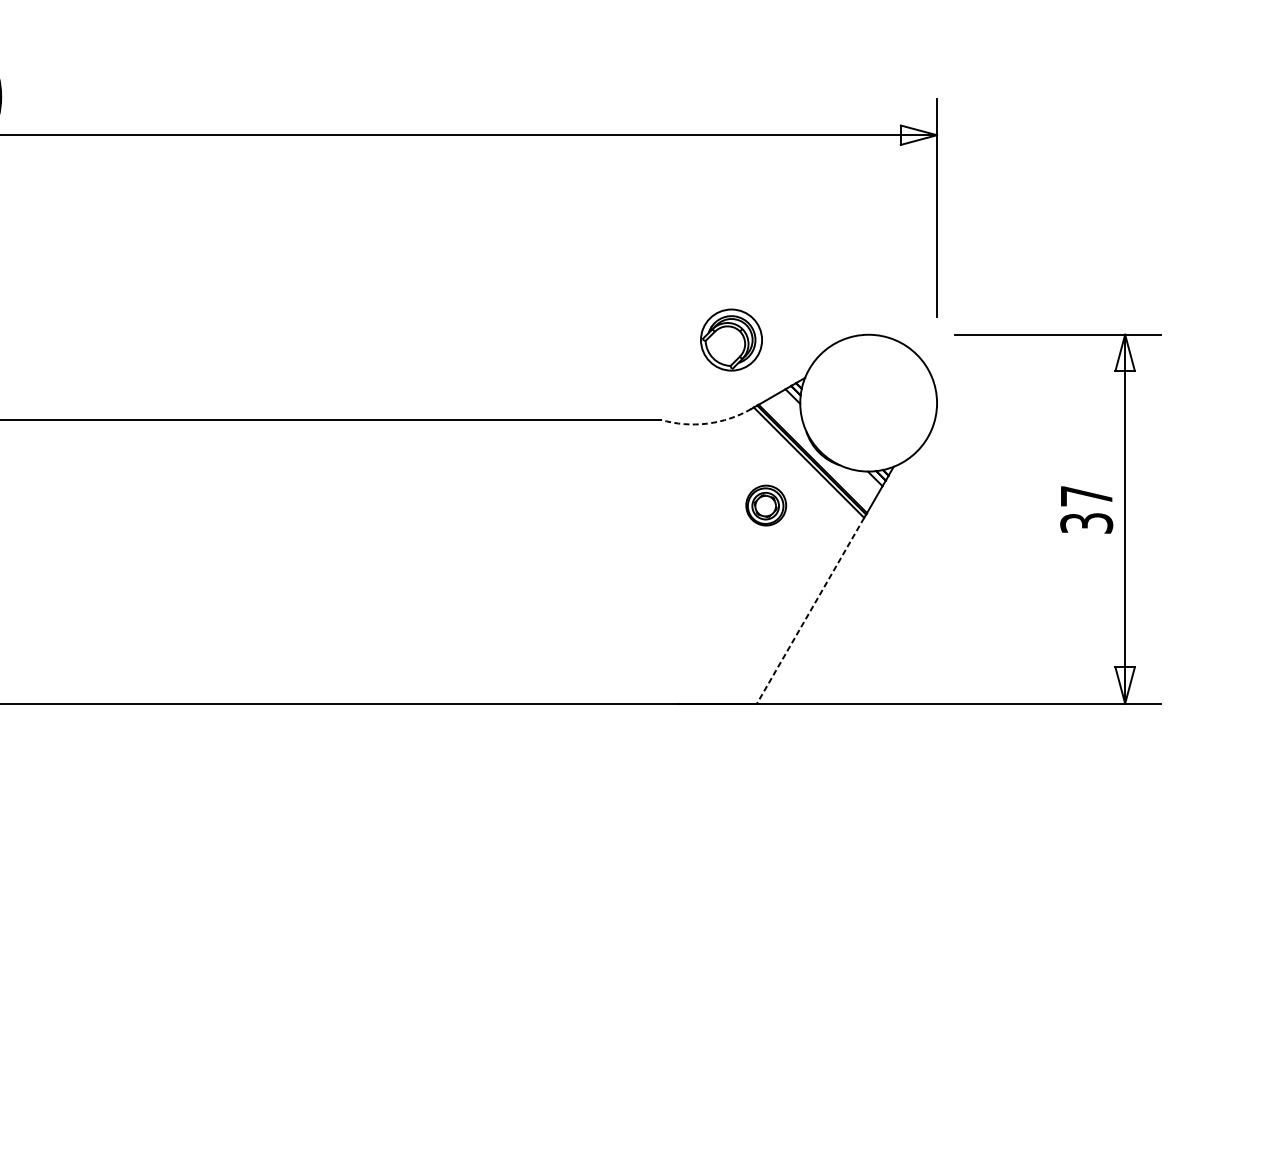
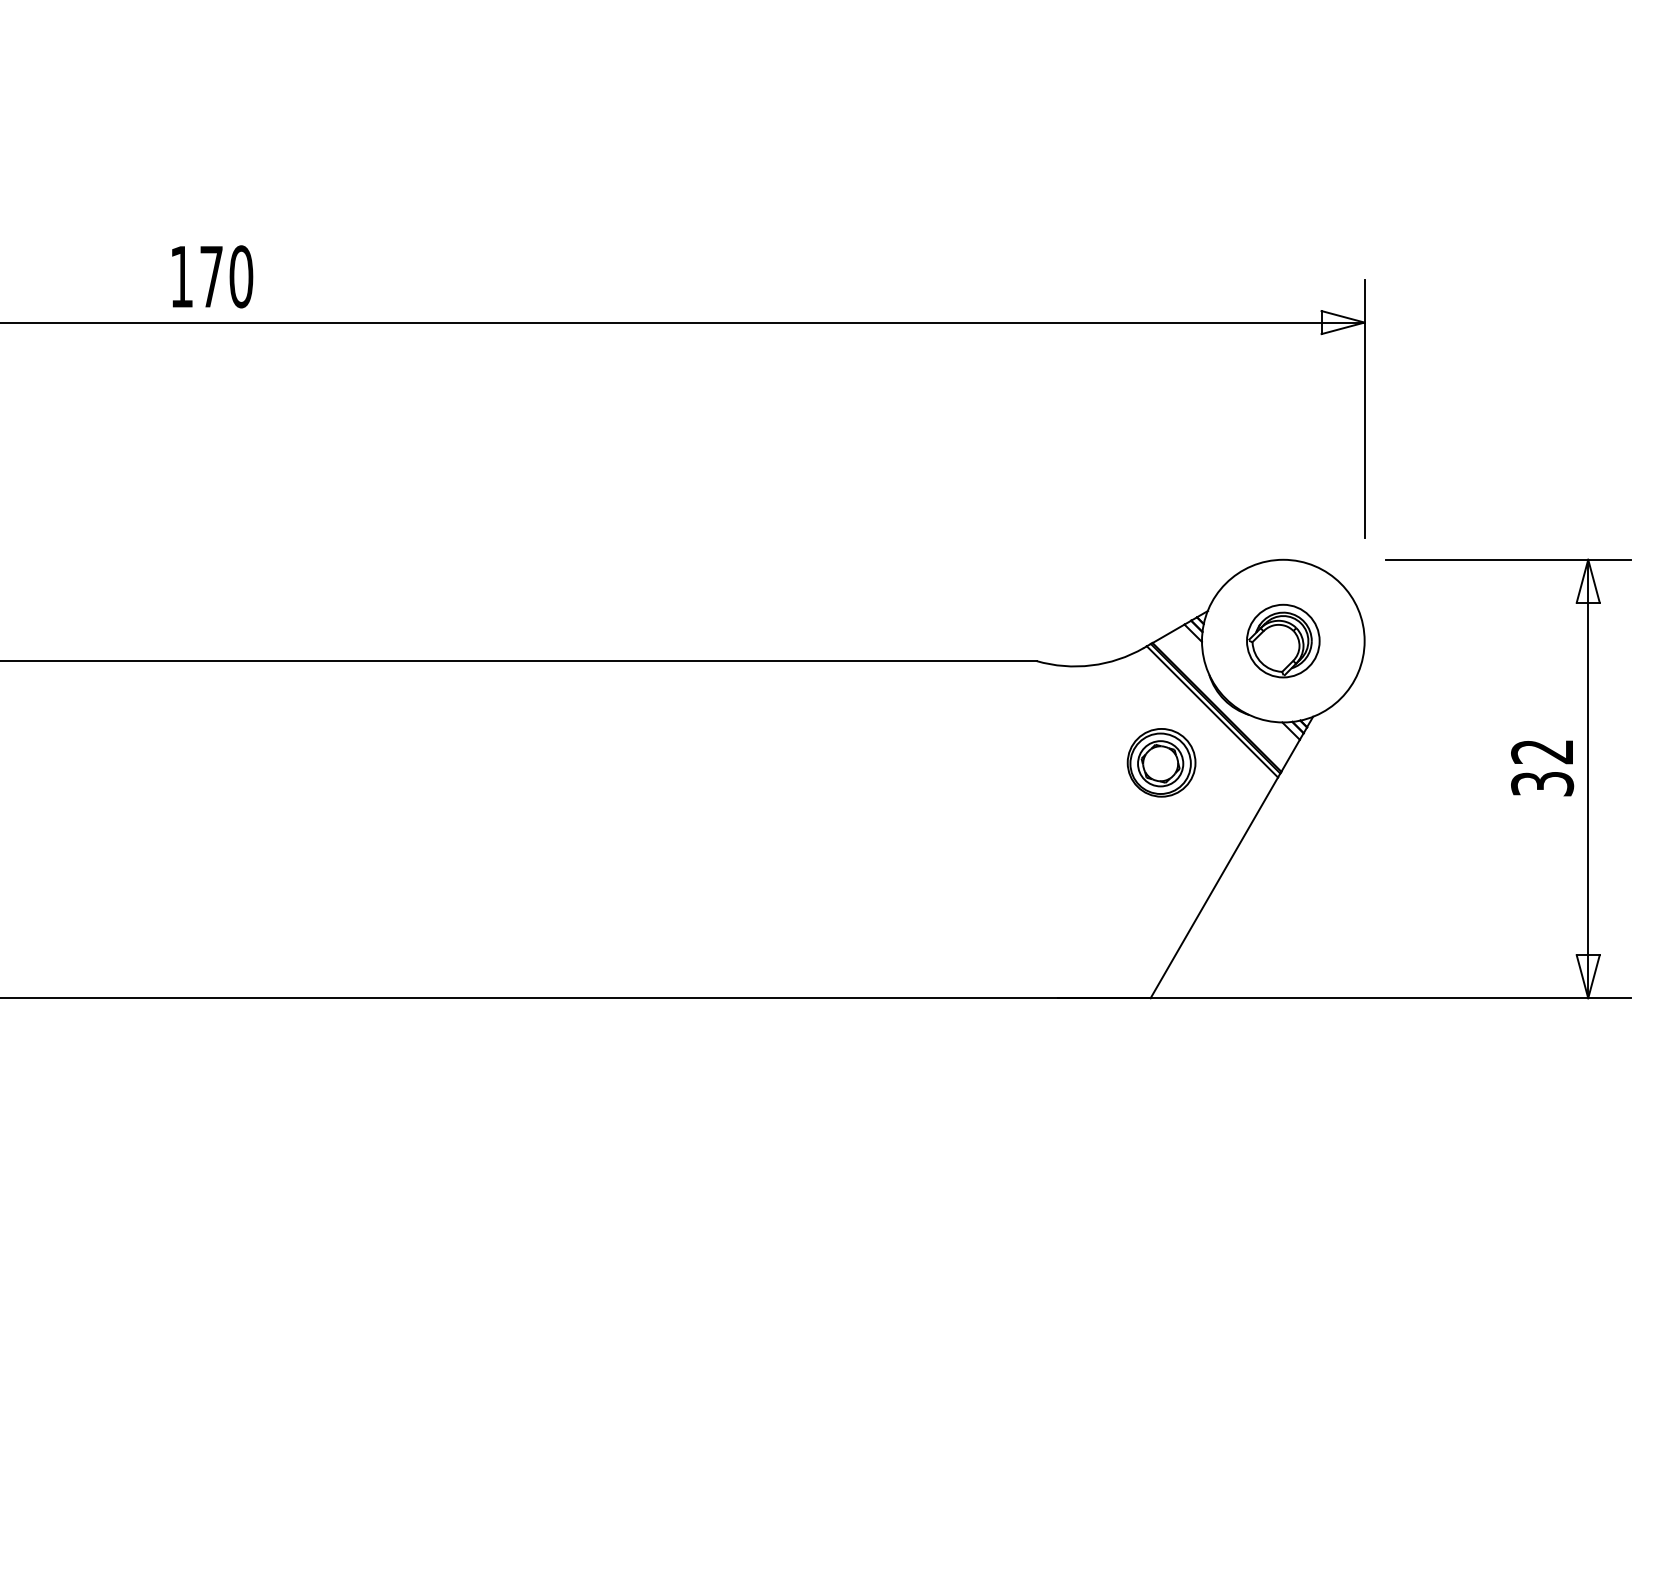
part: (731, 339) -> (1283, 640), moved
arc: (707, 423) -> (1091, 665), dashed -> solid
text: (1085, 496) -> (1541, 752), 37 -> 32
part: (766, 505) -> (1161, 762), size x1.43
line: (810, 611) -> (1214, 888), dashed -> solid

